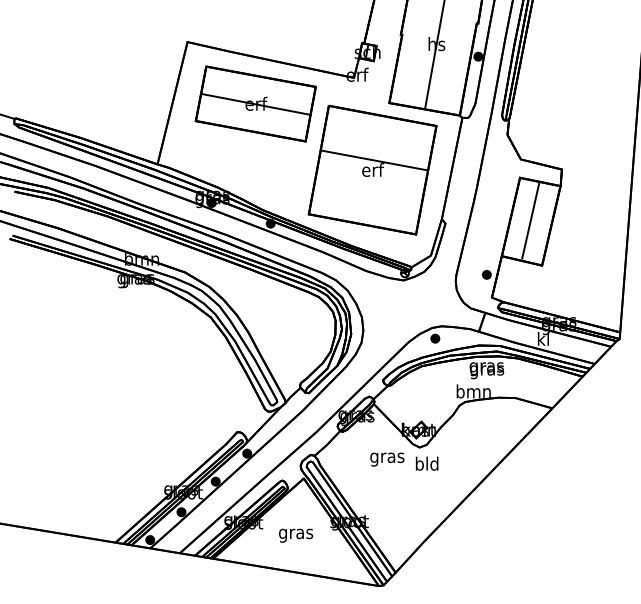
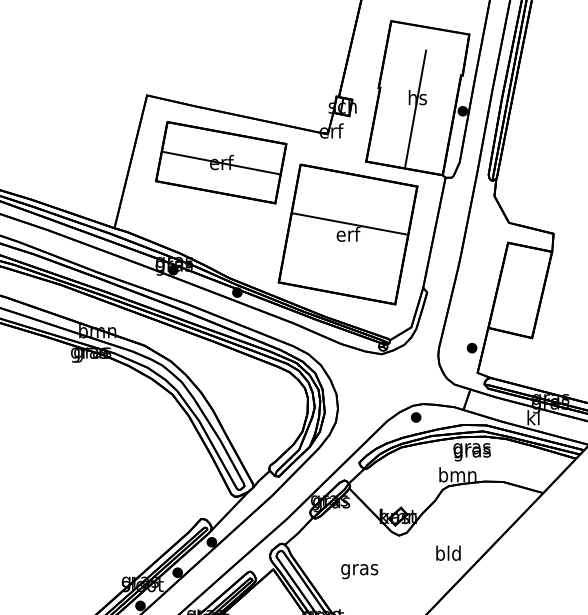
line: (530, 220) -> (519, 289), removed
text: (387, 459) -> (359, 571), moved
text: (427, 463) -> (448, 553), moved

